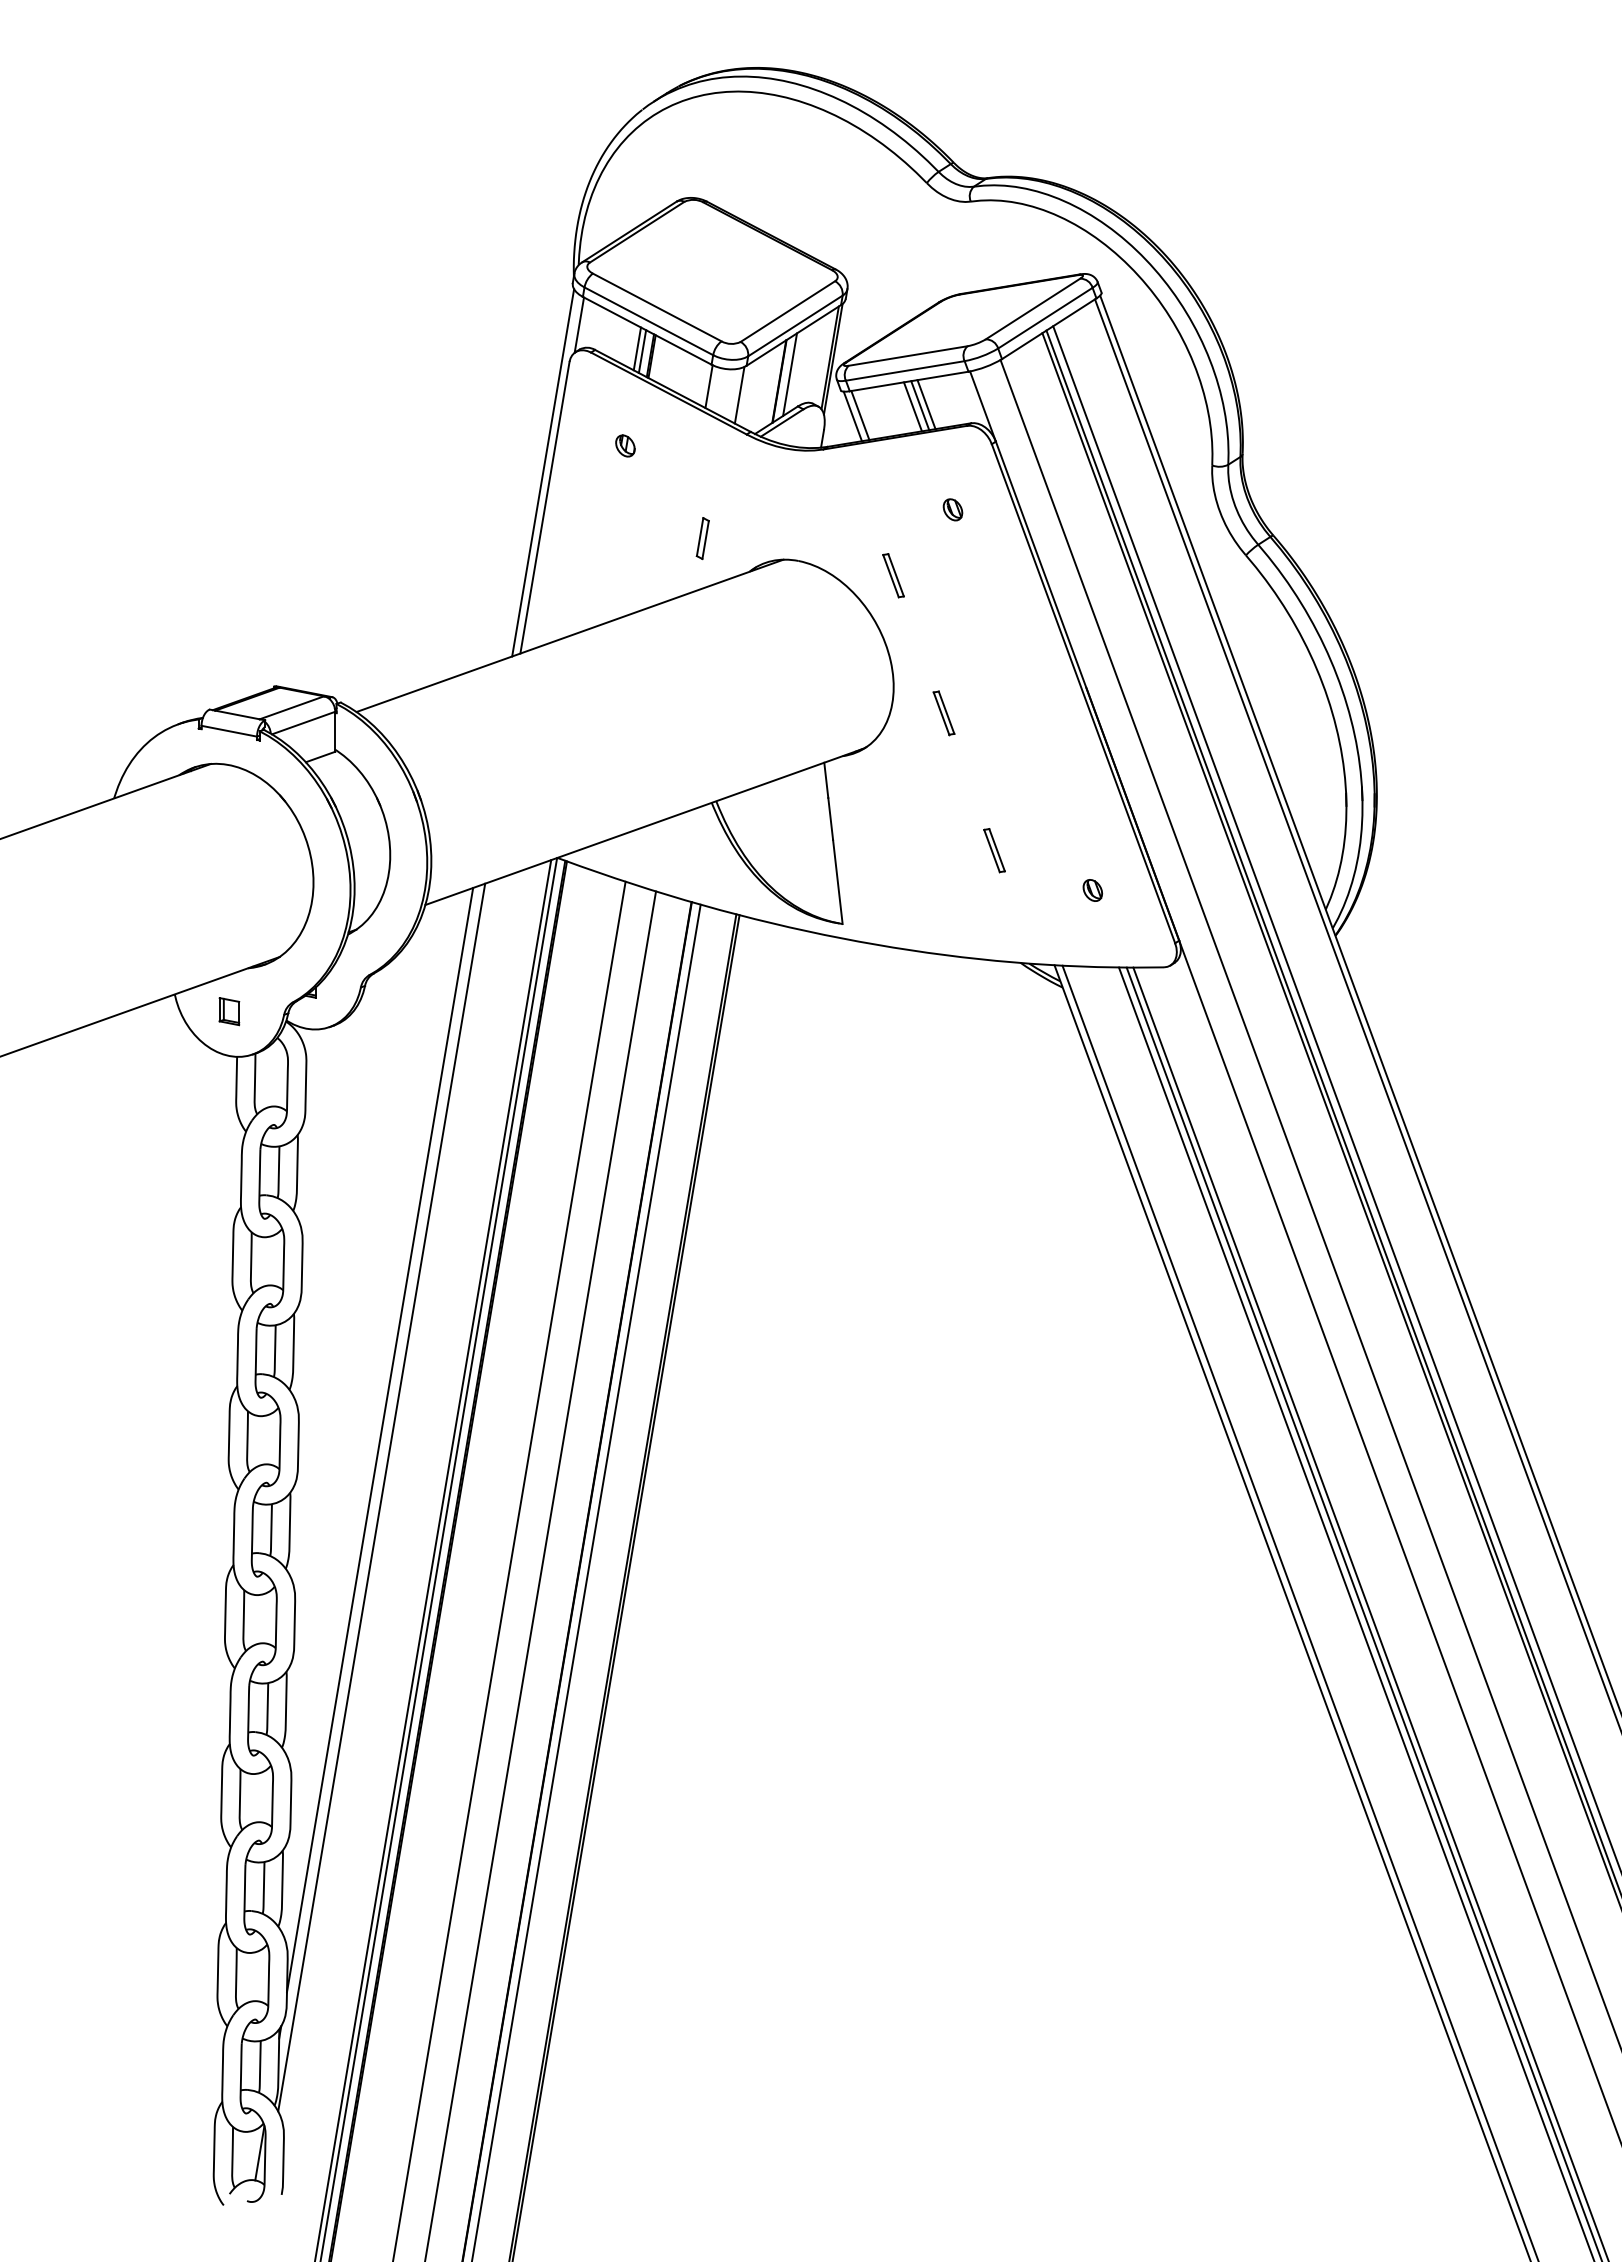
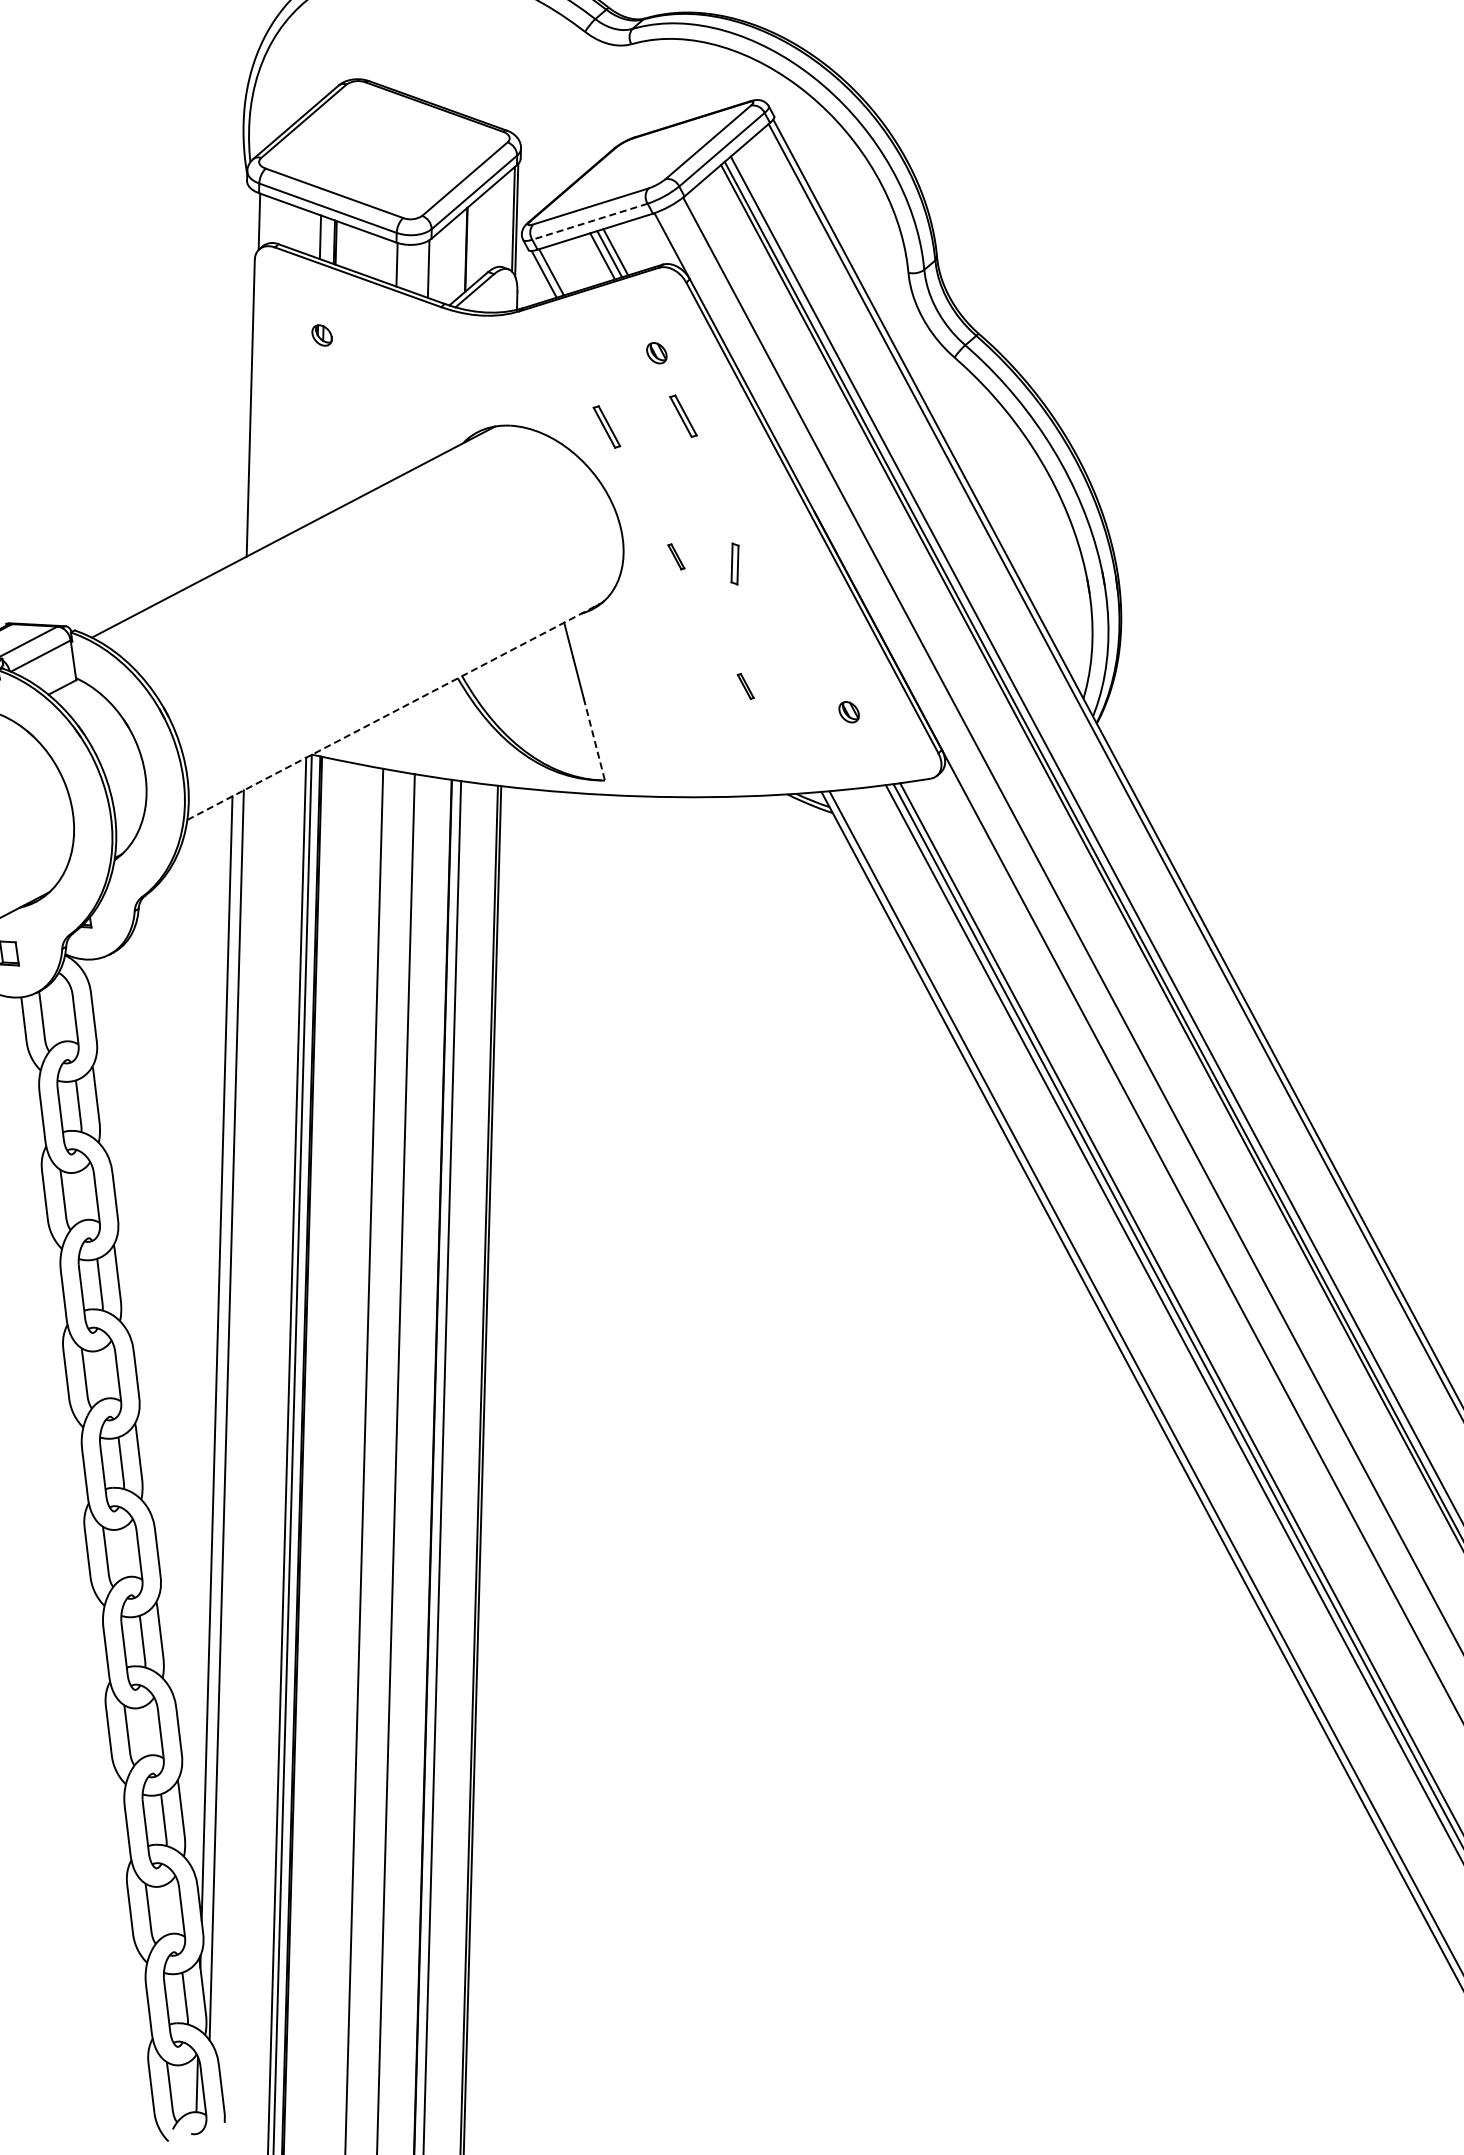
line: (642, 351) -> (325, 239), removed
line: (904, 371) -> (589, 222), solid -> dashed
line: (790, 374) -> (476, 241), removed
line: (543, 472) -> (244, 373), removed
part: (702, 538) -> (734, 564), moved
part: (970, 575) -> (683, 416), added
part: (943, 713) -> (675, 557), size x0.6
line: (643, 827) -> (393, 712), solid -> dashed
part: (994, 850) -> (745, 686), size x0.6
line: (837, 882) -> (594, 739), solid -> dashed

